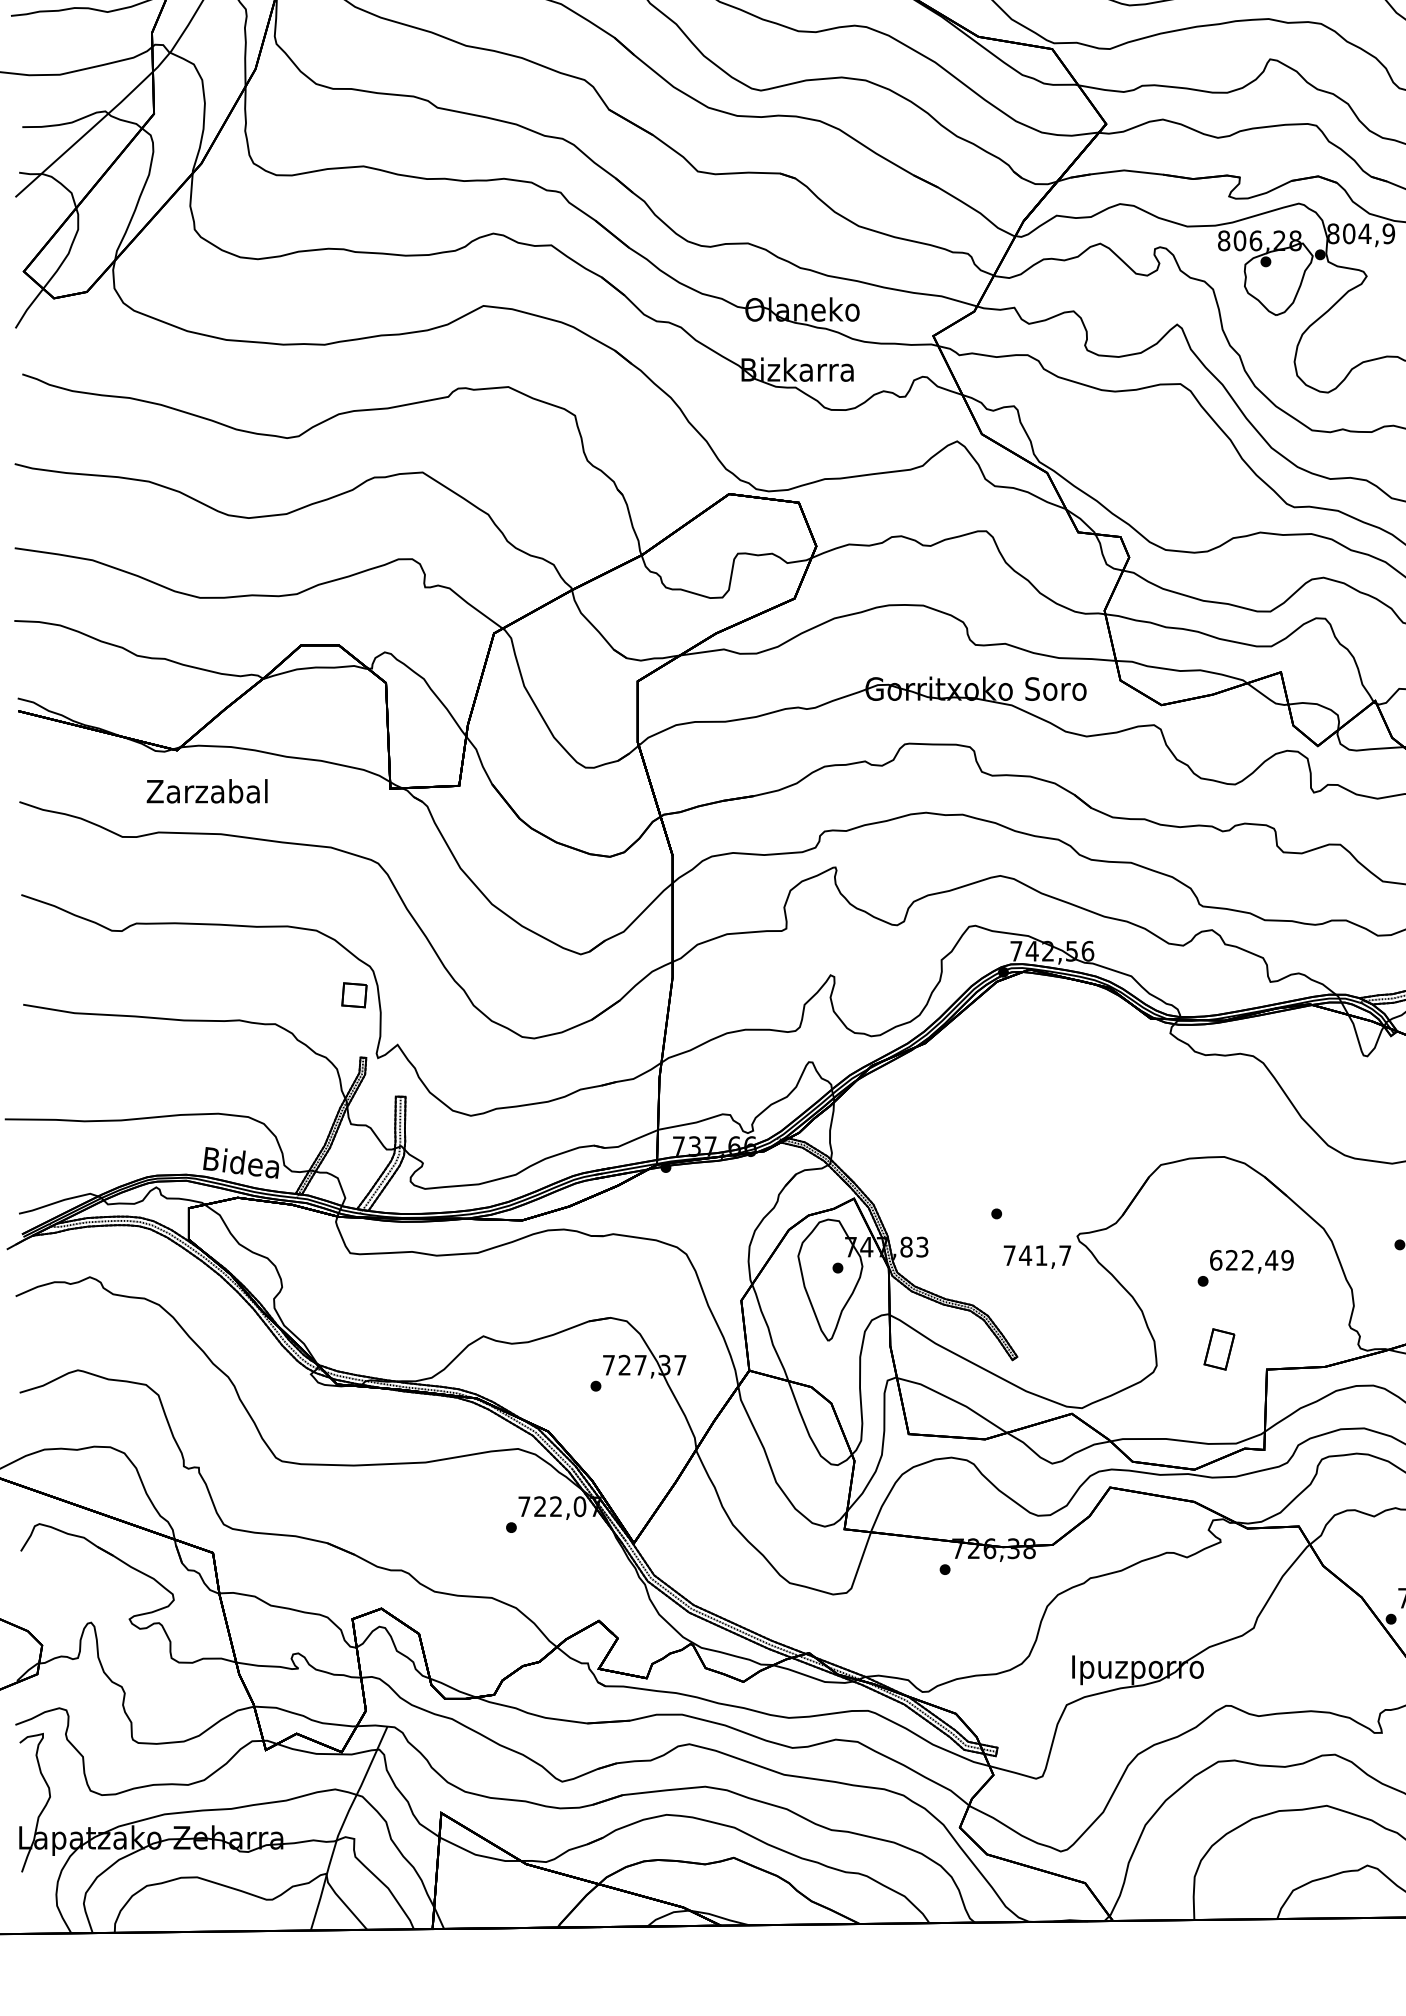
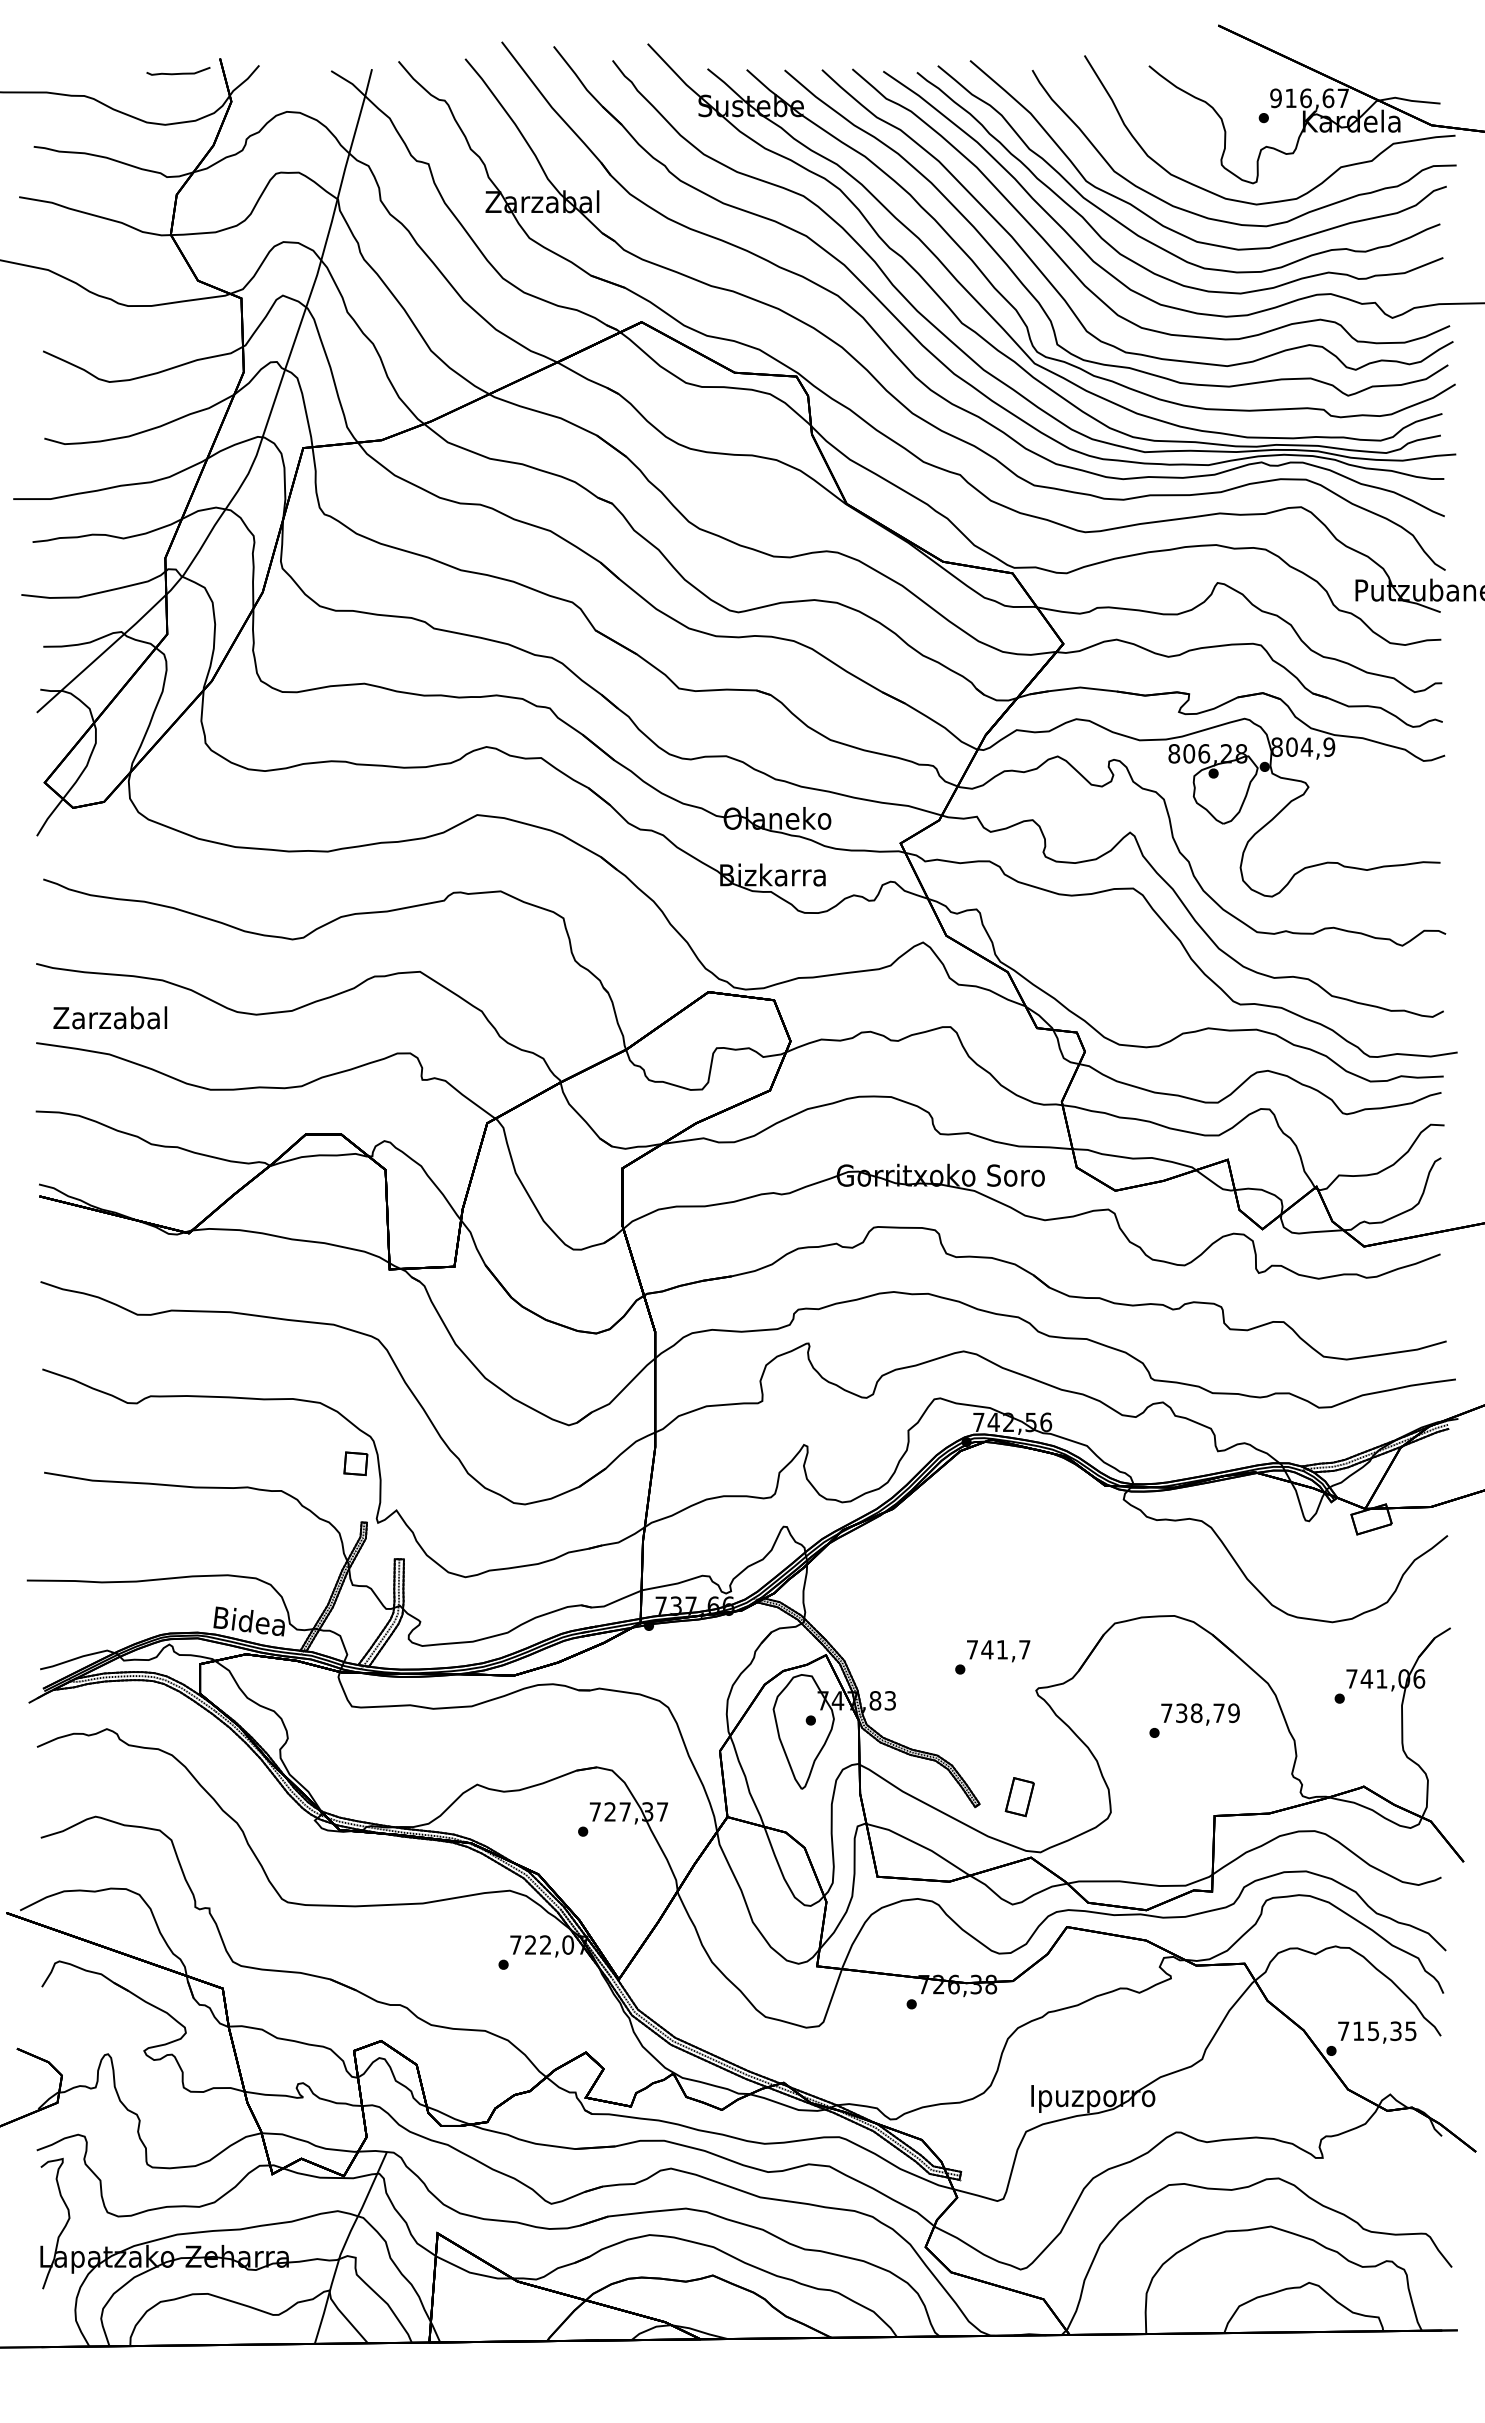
text: (207, 790) -> (110, 1017), moved
text: (1037, 1257) -> (998, 1651), moved
text: (1244, 1260) -> (1193, 1713), 622,49 -> 738,79
part: (1219, 1349) -> (1019, 1797), moved

